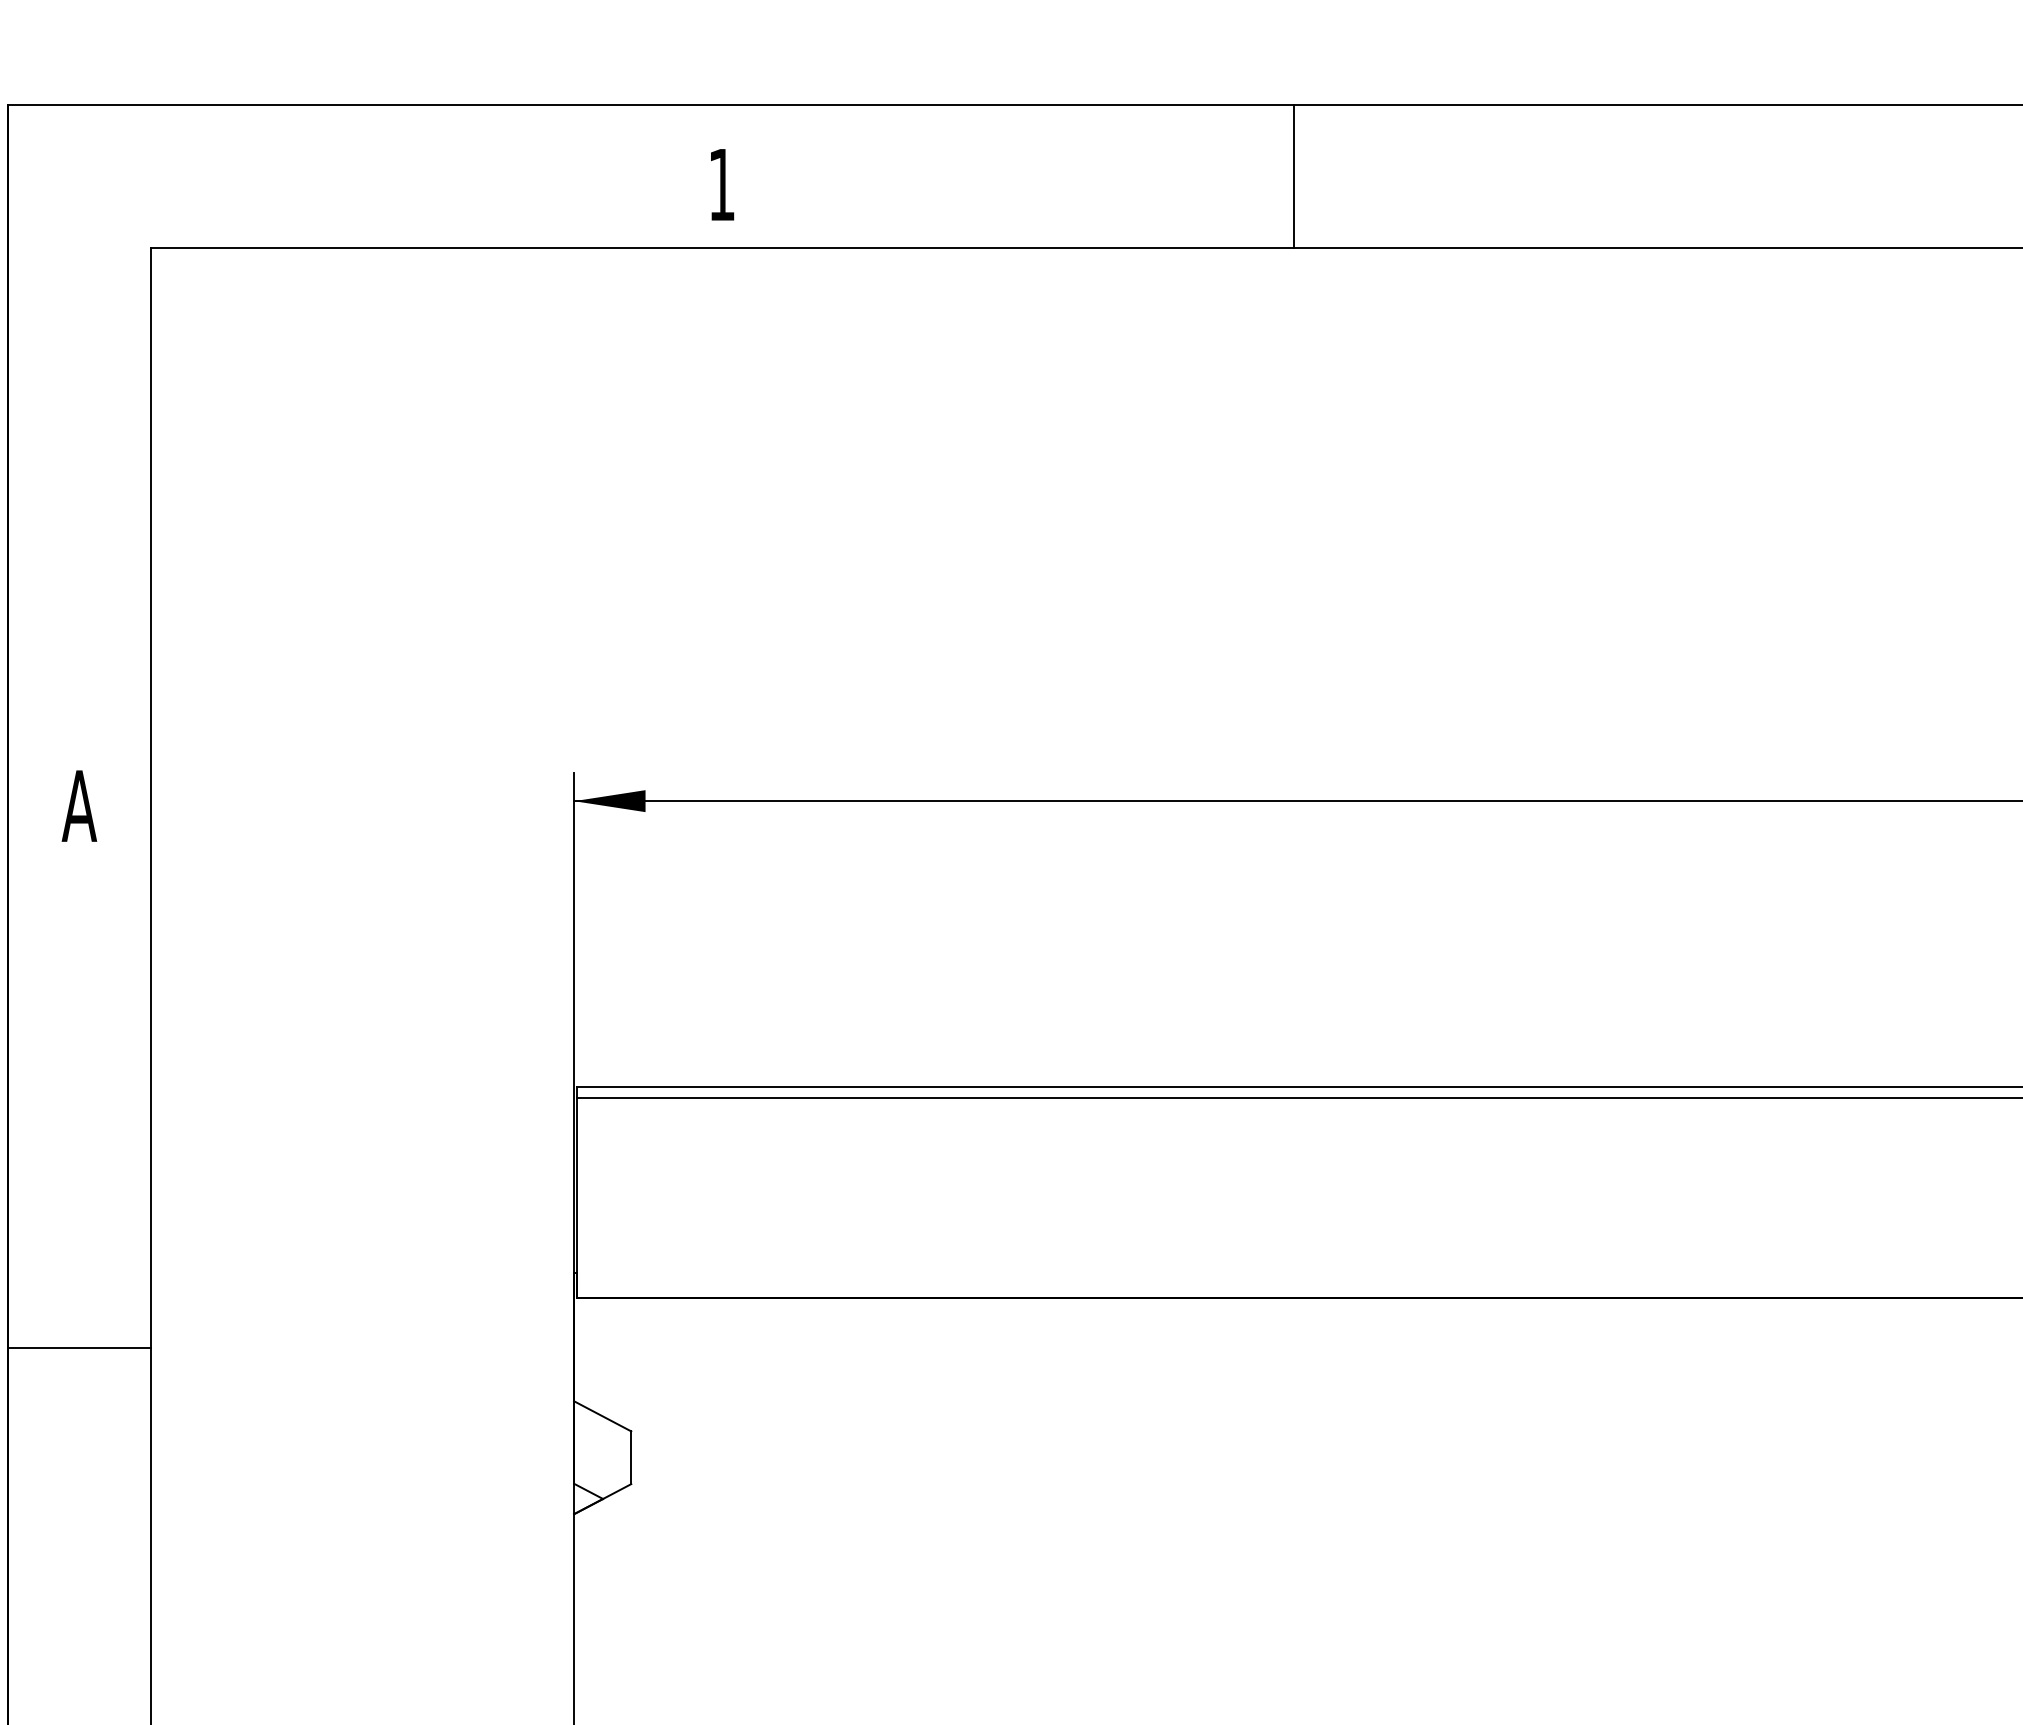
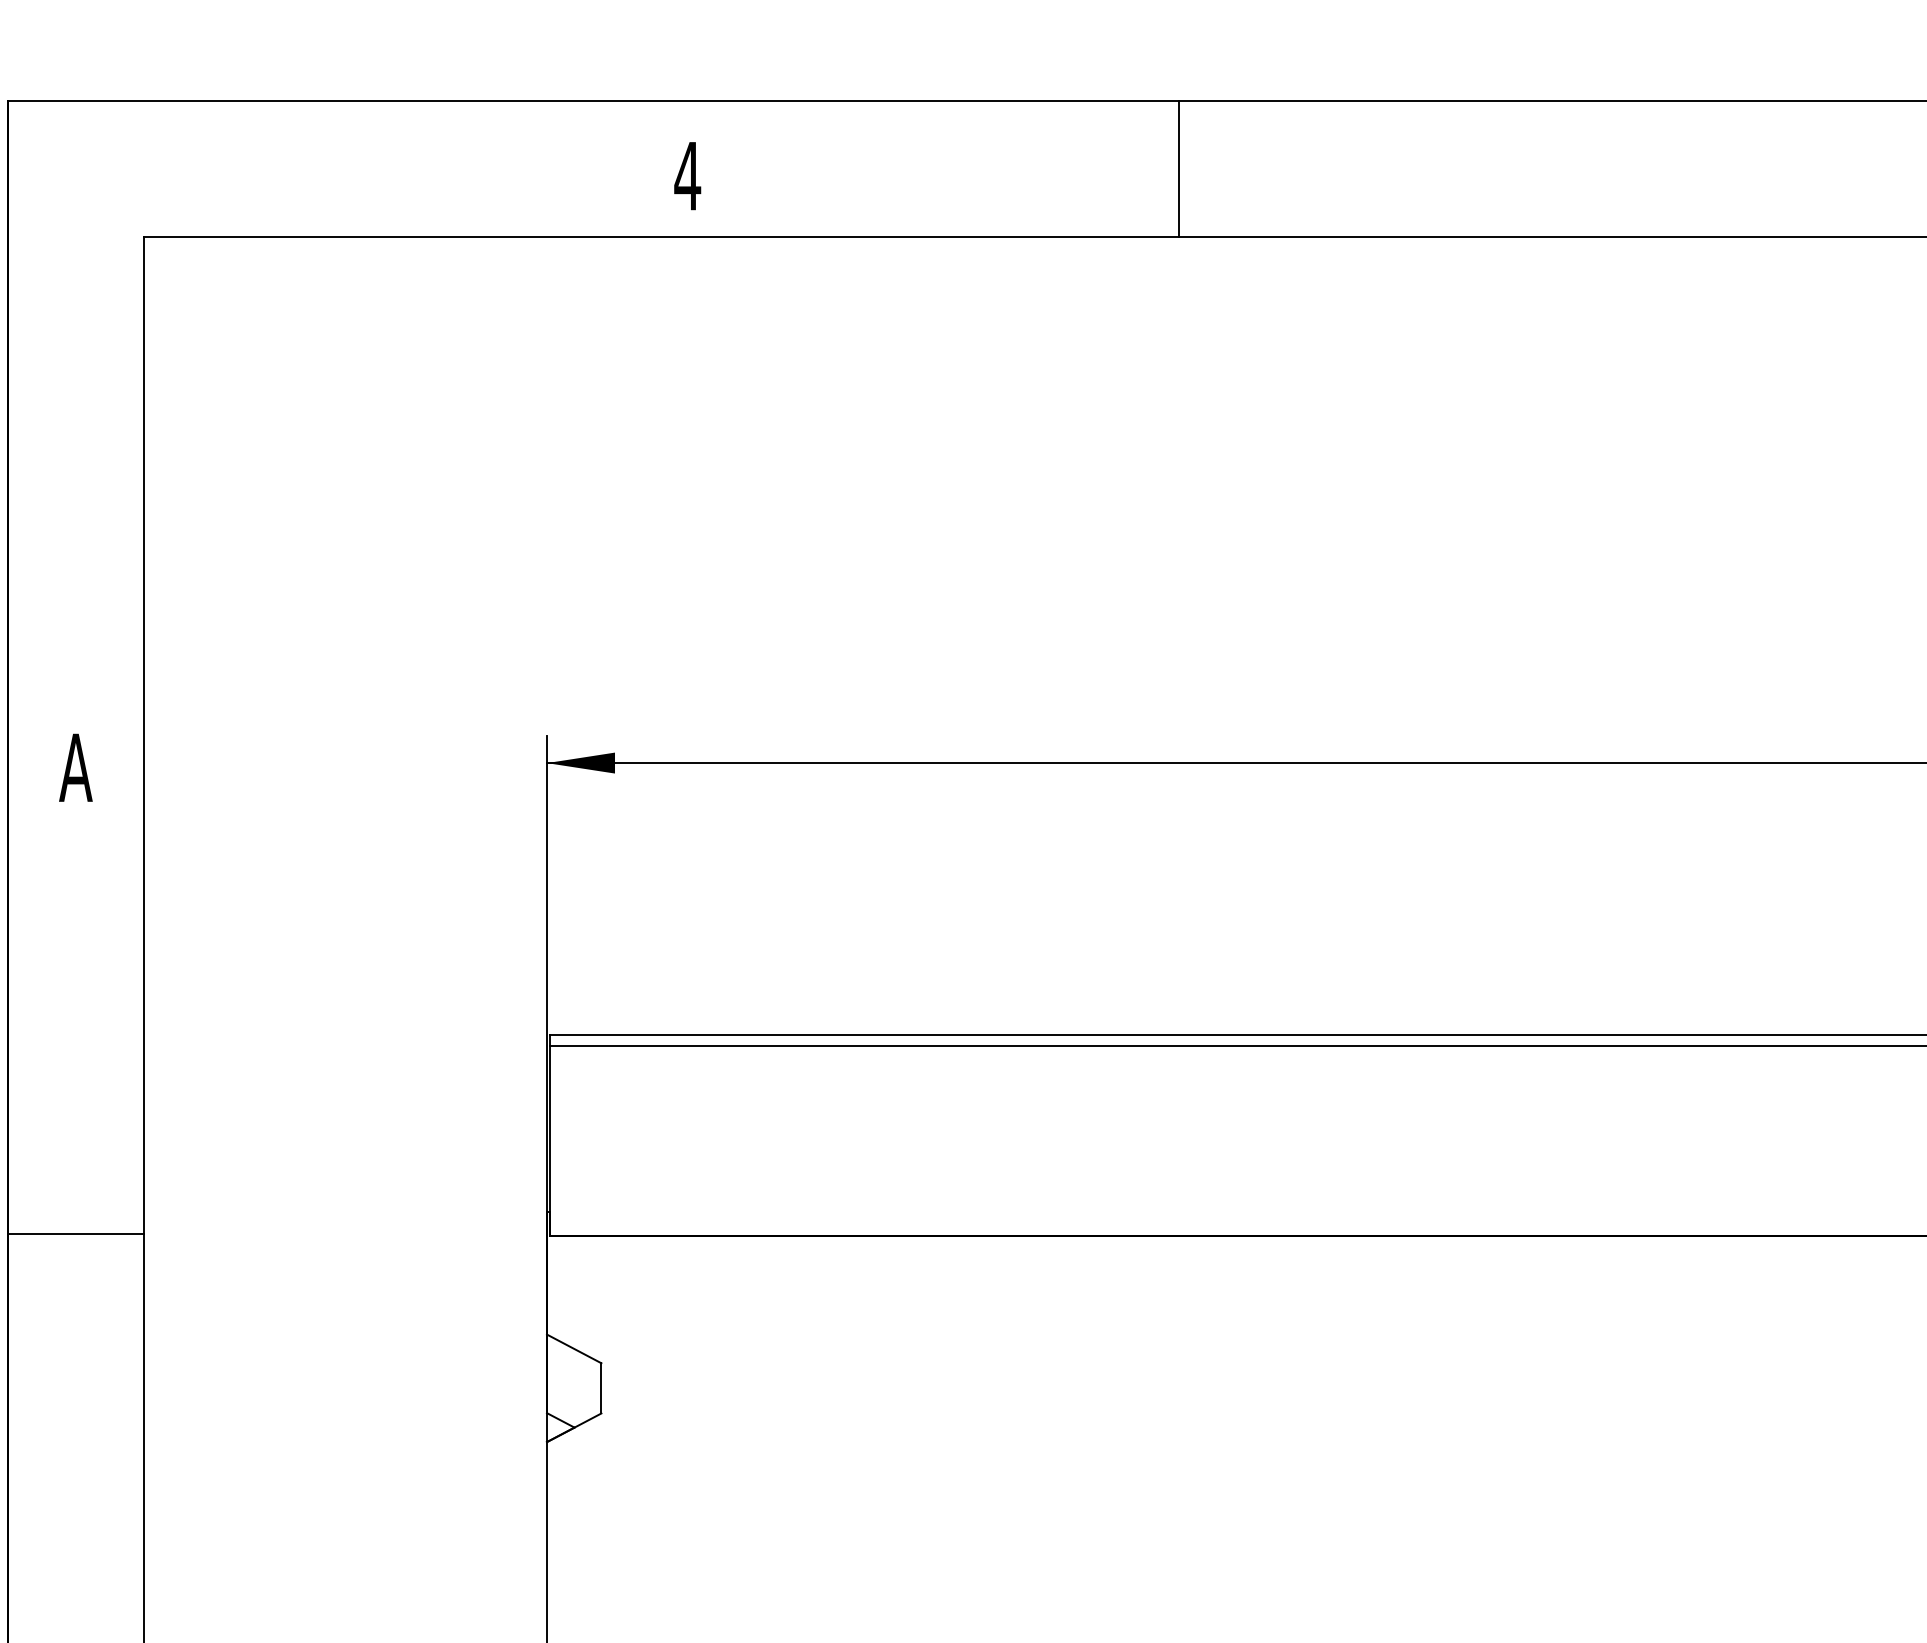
line: (1293, 176) -> (1179, 168), moved
text: (721, 185) -> (687, 176), 1 -> 4
line: (80, 1347) -> (76, 1233), moved

